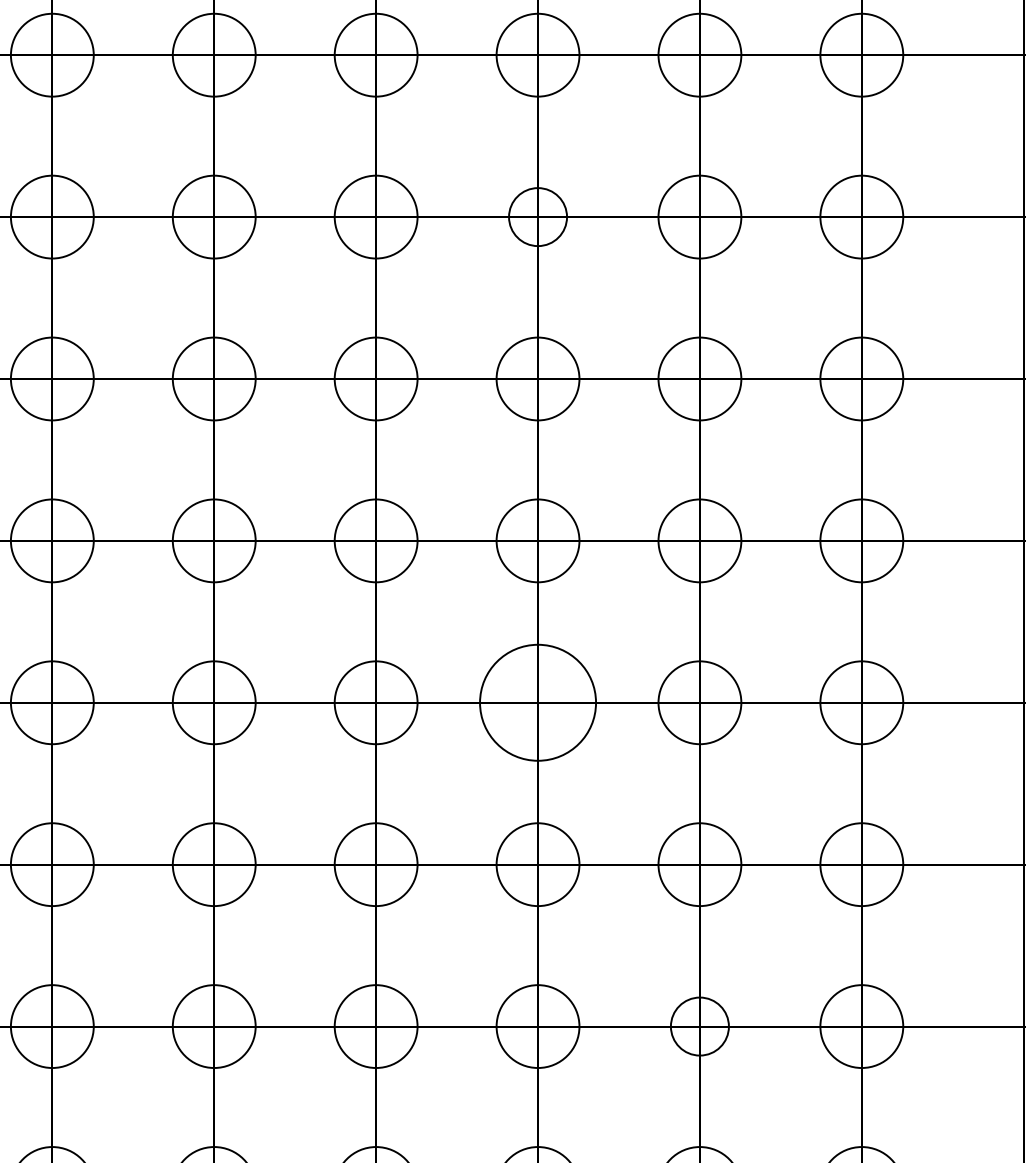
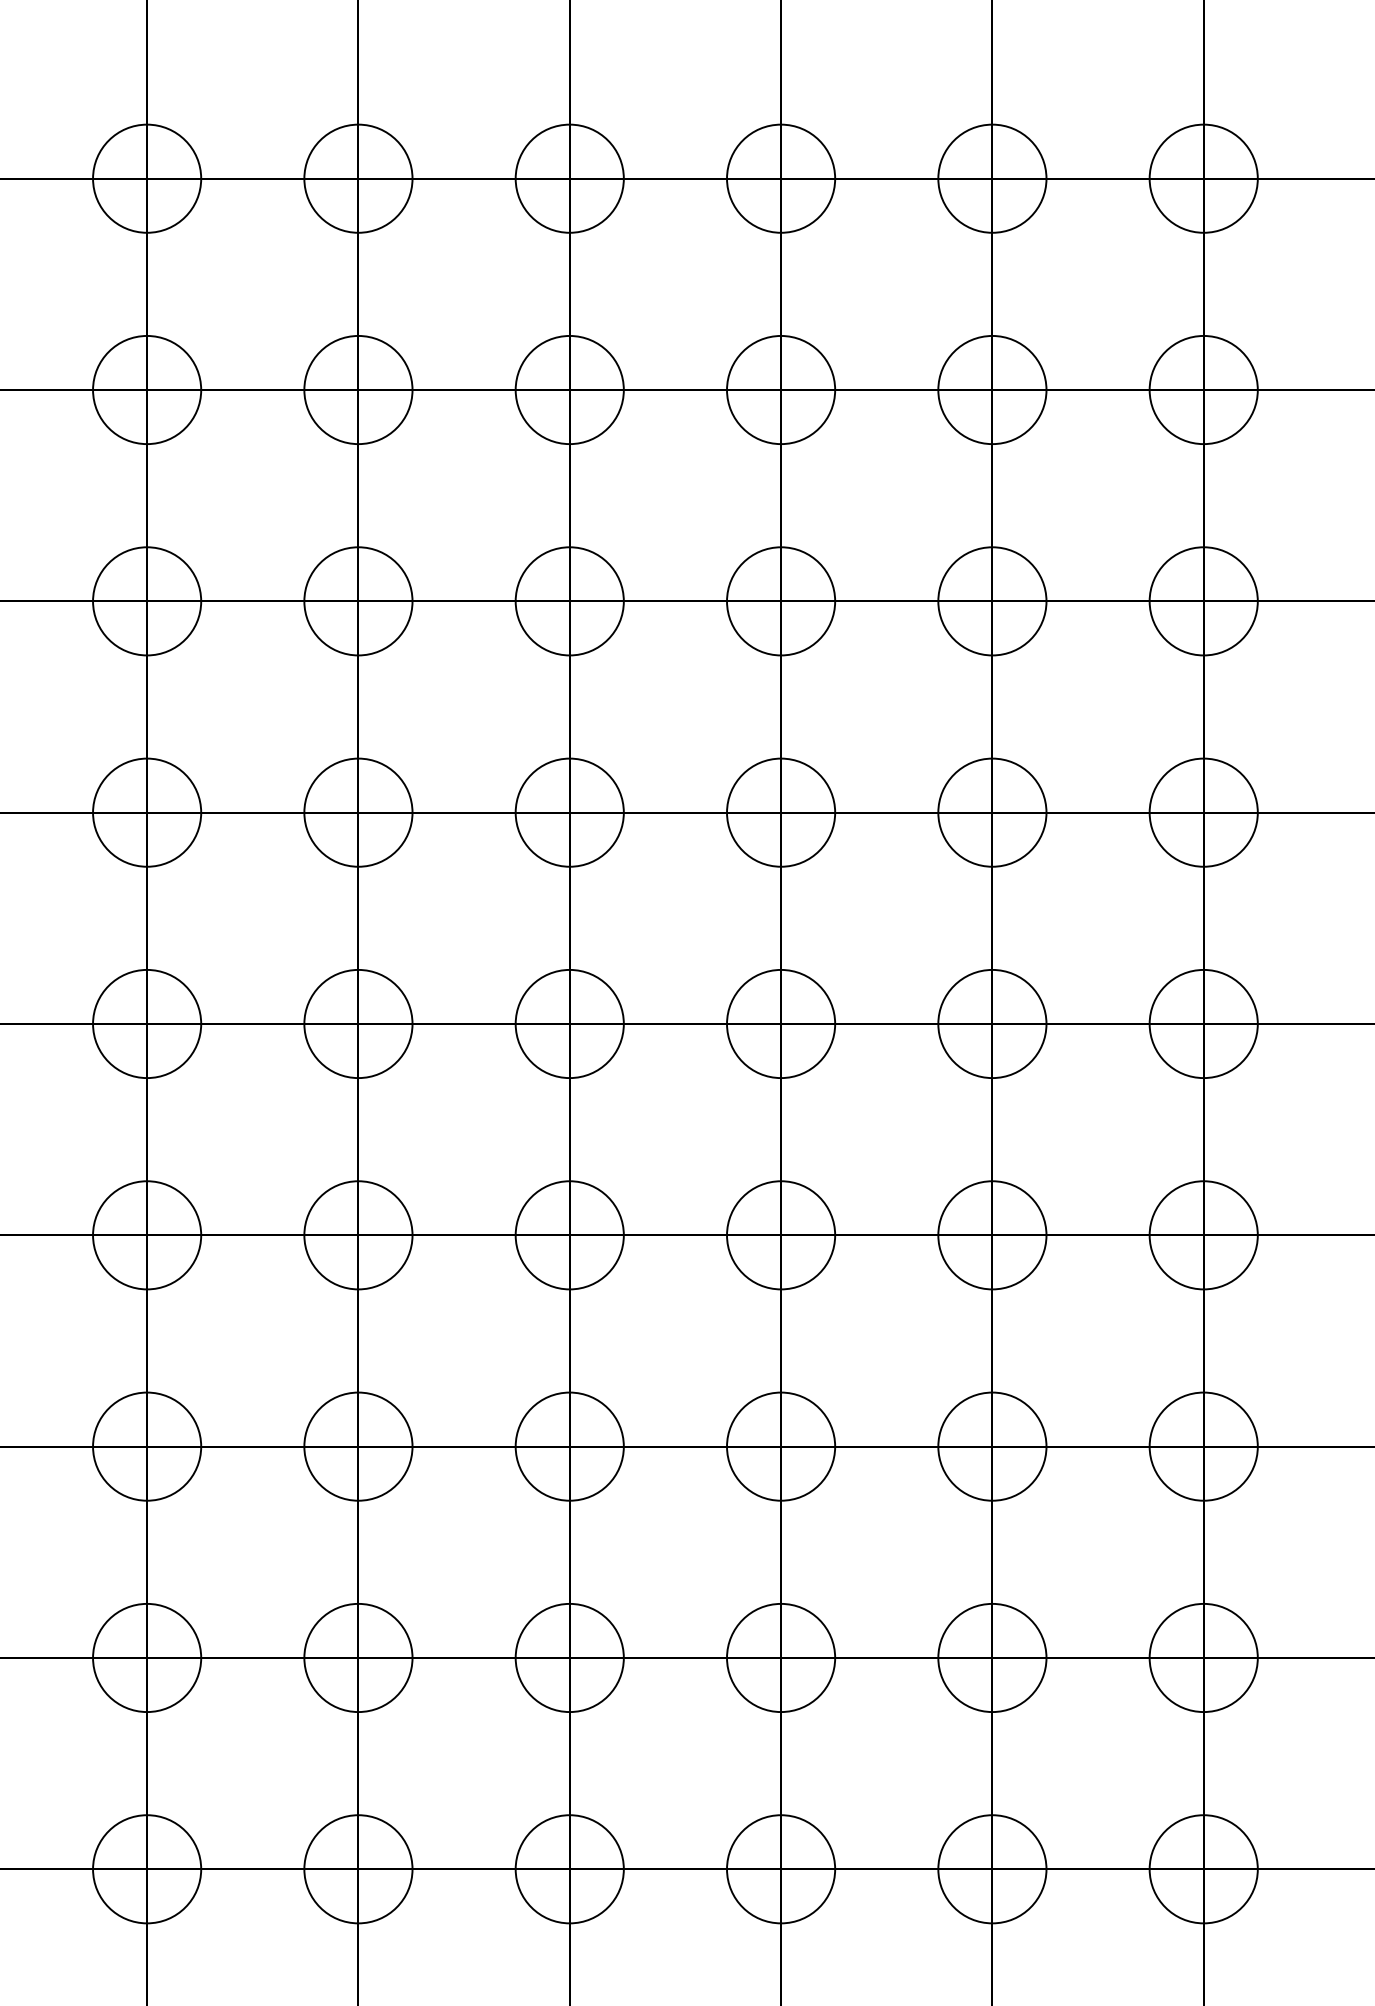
circle: (538, 217) -> (781, 601), size x1.43
circle: (538, 702) -> (781, 1235), size x0.71
circle: (699, 1026) -> (992, 1657), size x1.43

